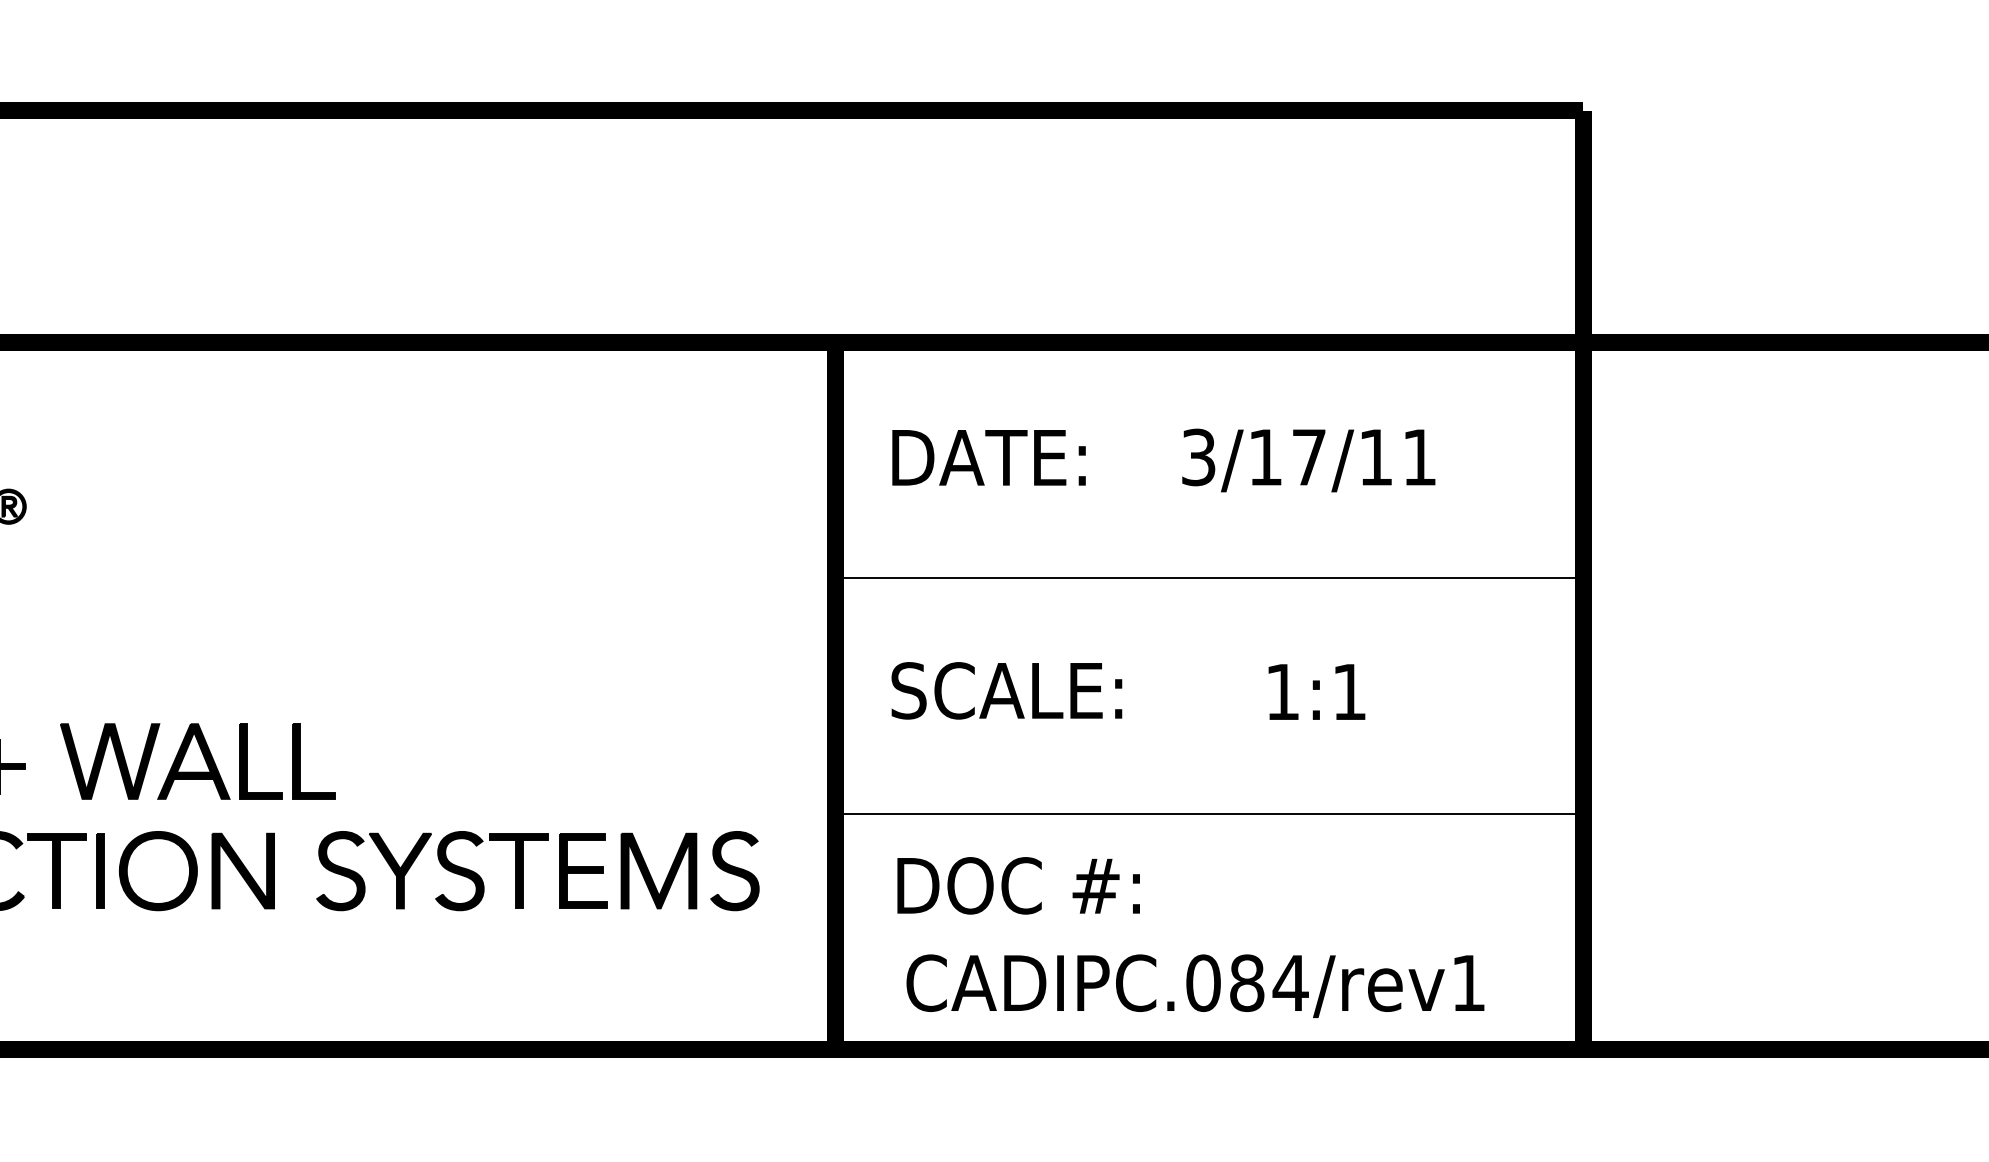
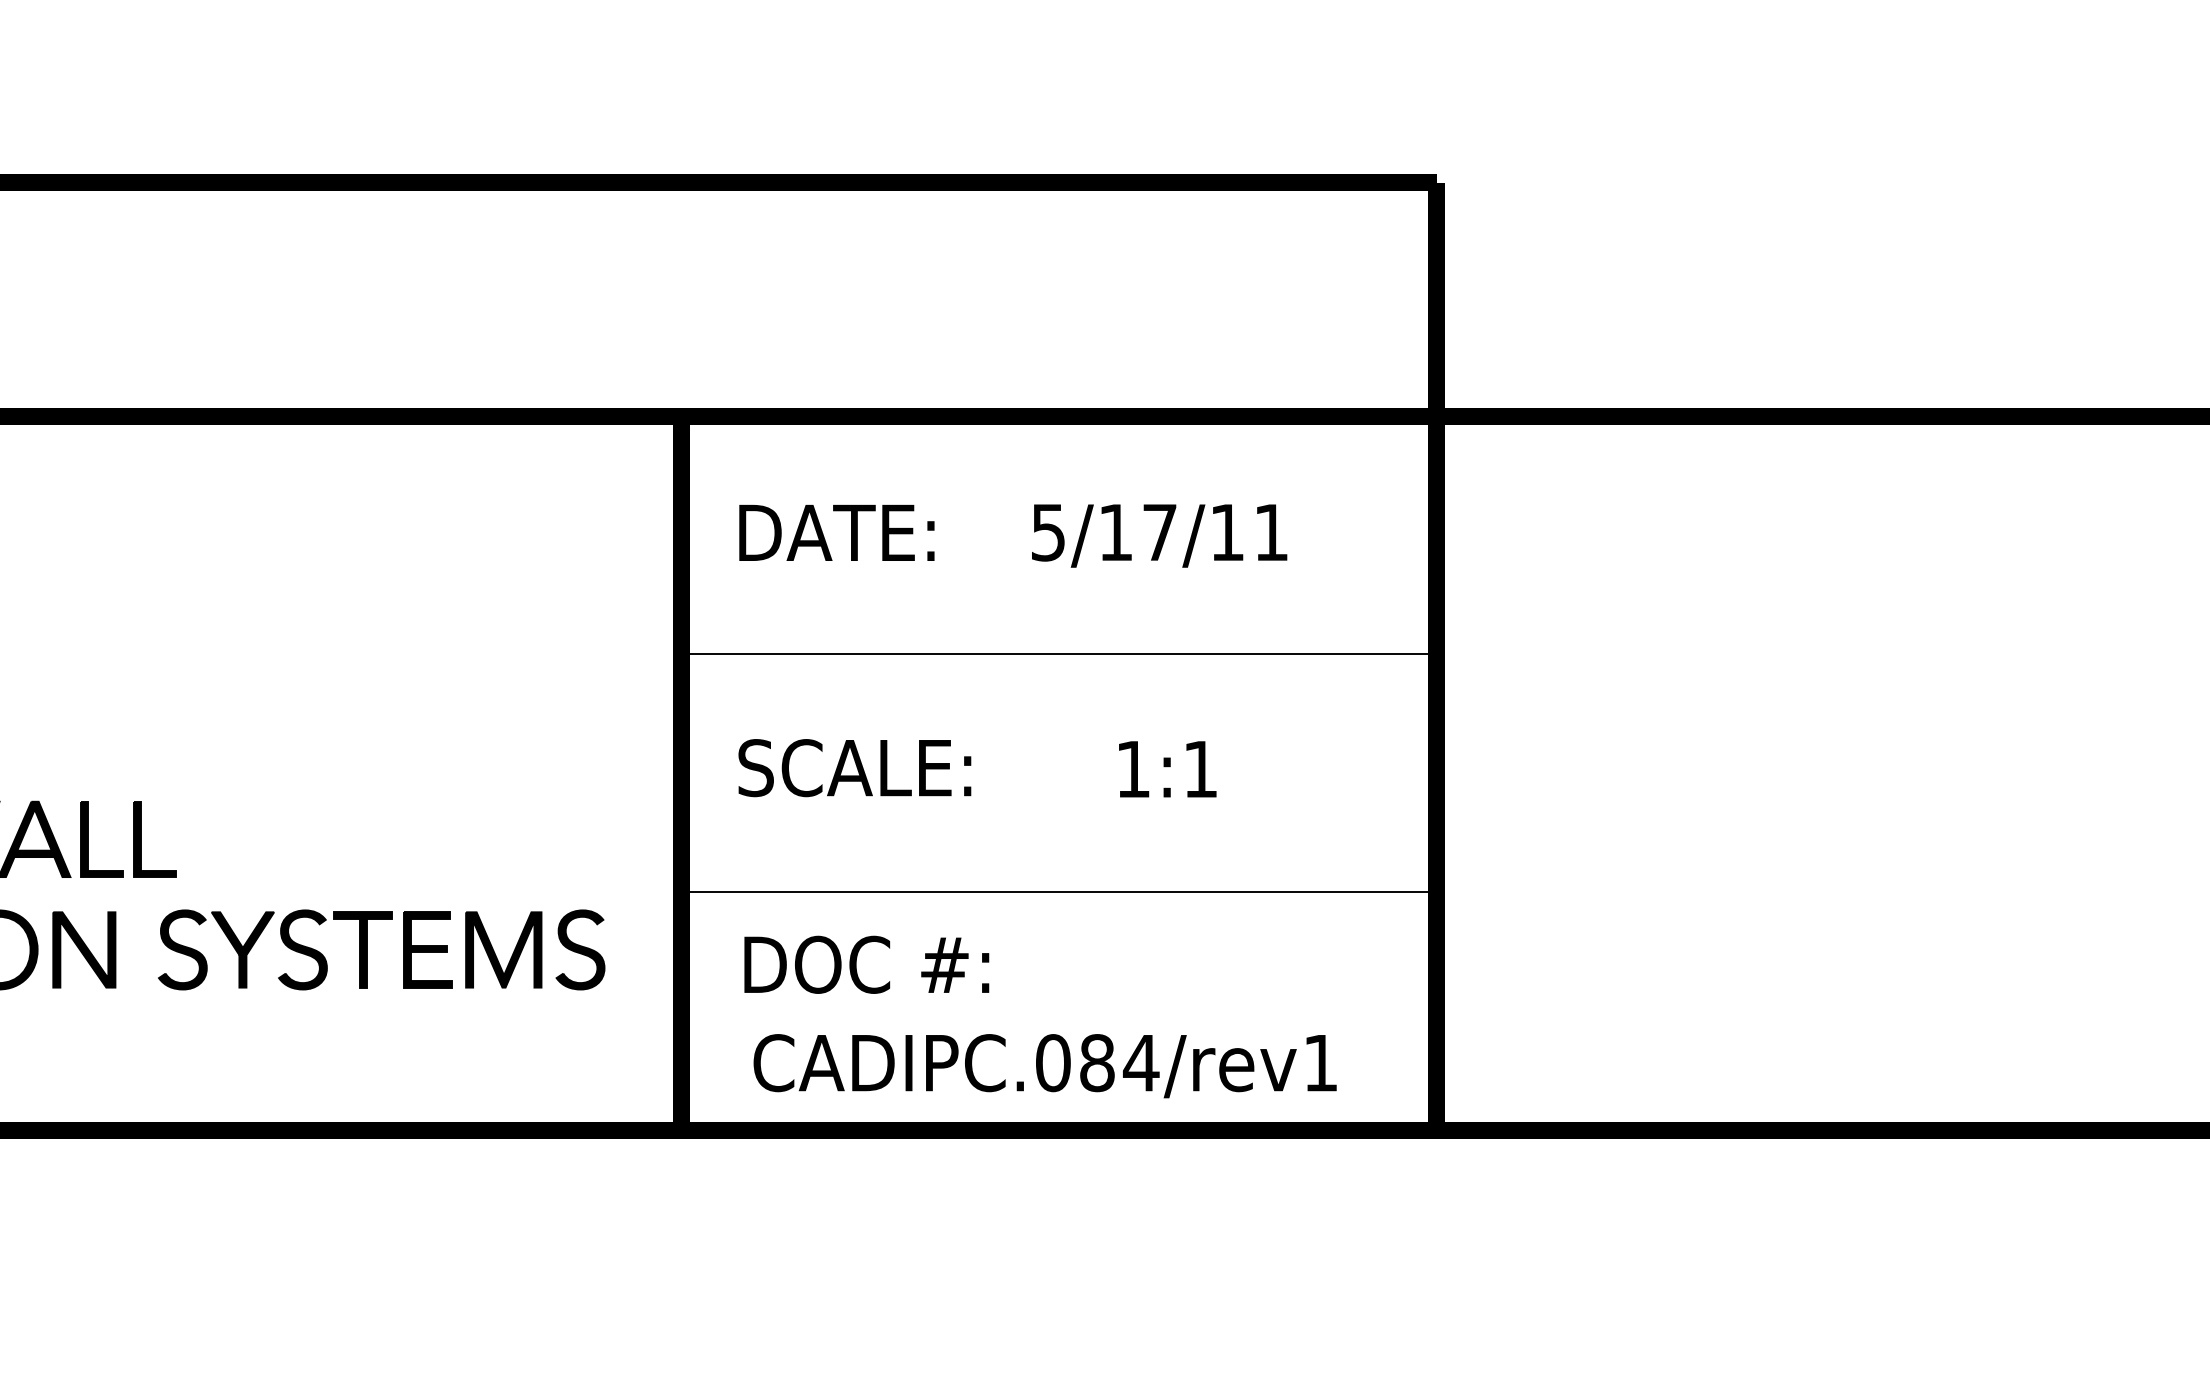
text: (1198, 457) -> (1048, 532), 3/17/11 -> 5/17/11

